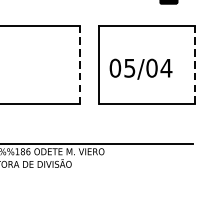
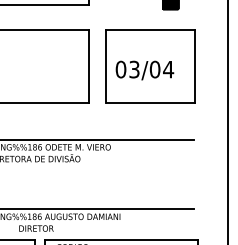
line: (195, 63) -> (195, 65), dashed -> solid
line: (80, 64) -> (88, 66), dashed -> solid
text: (129, 67) -> (134, 68), 05/04 -> 03/04

